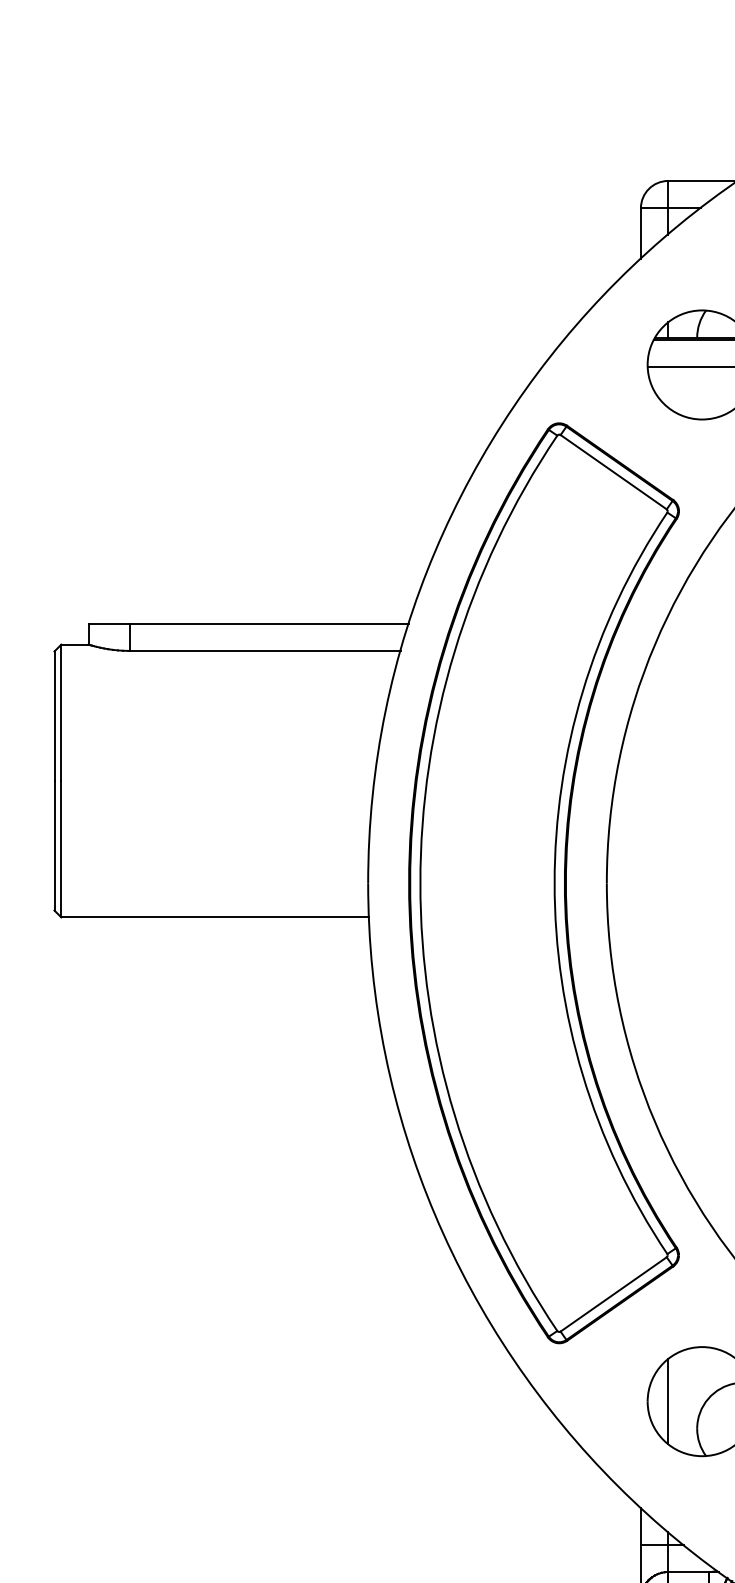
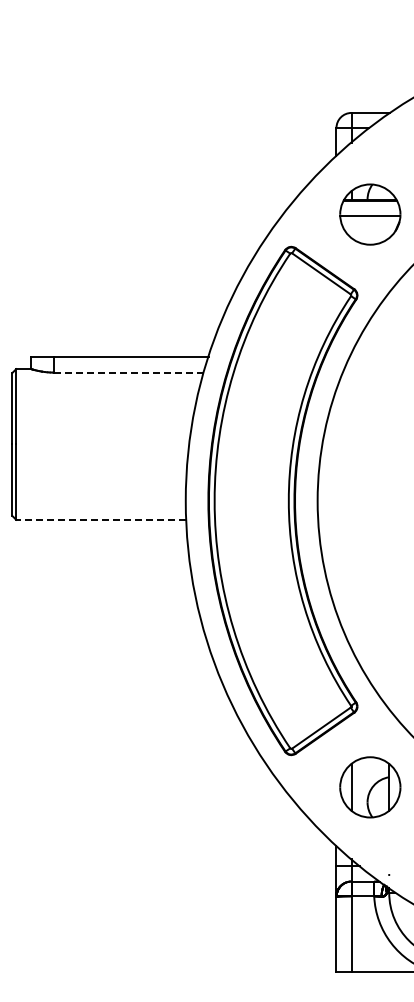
line: (264, 650) -> (128, 372), solid -> dashed
line: (215, 916) -> (101, 519), solid -> dashed

